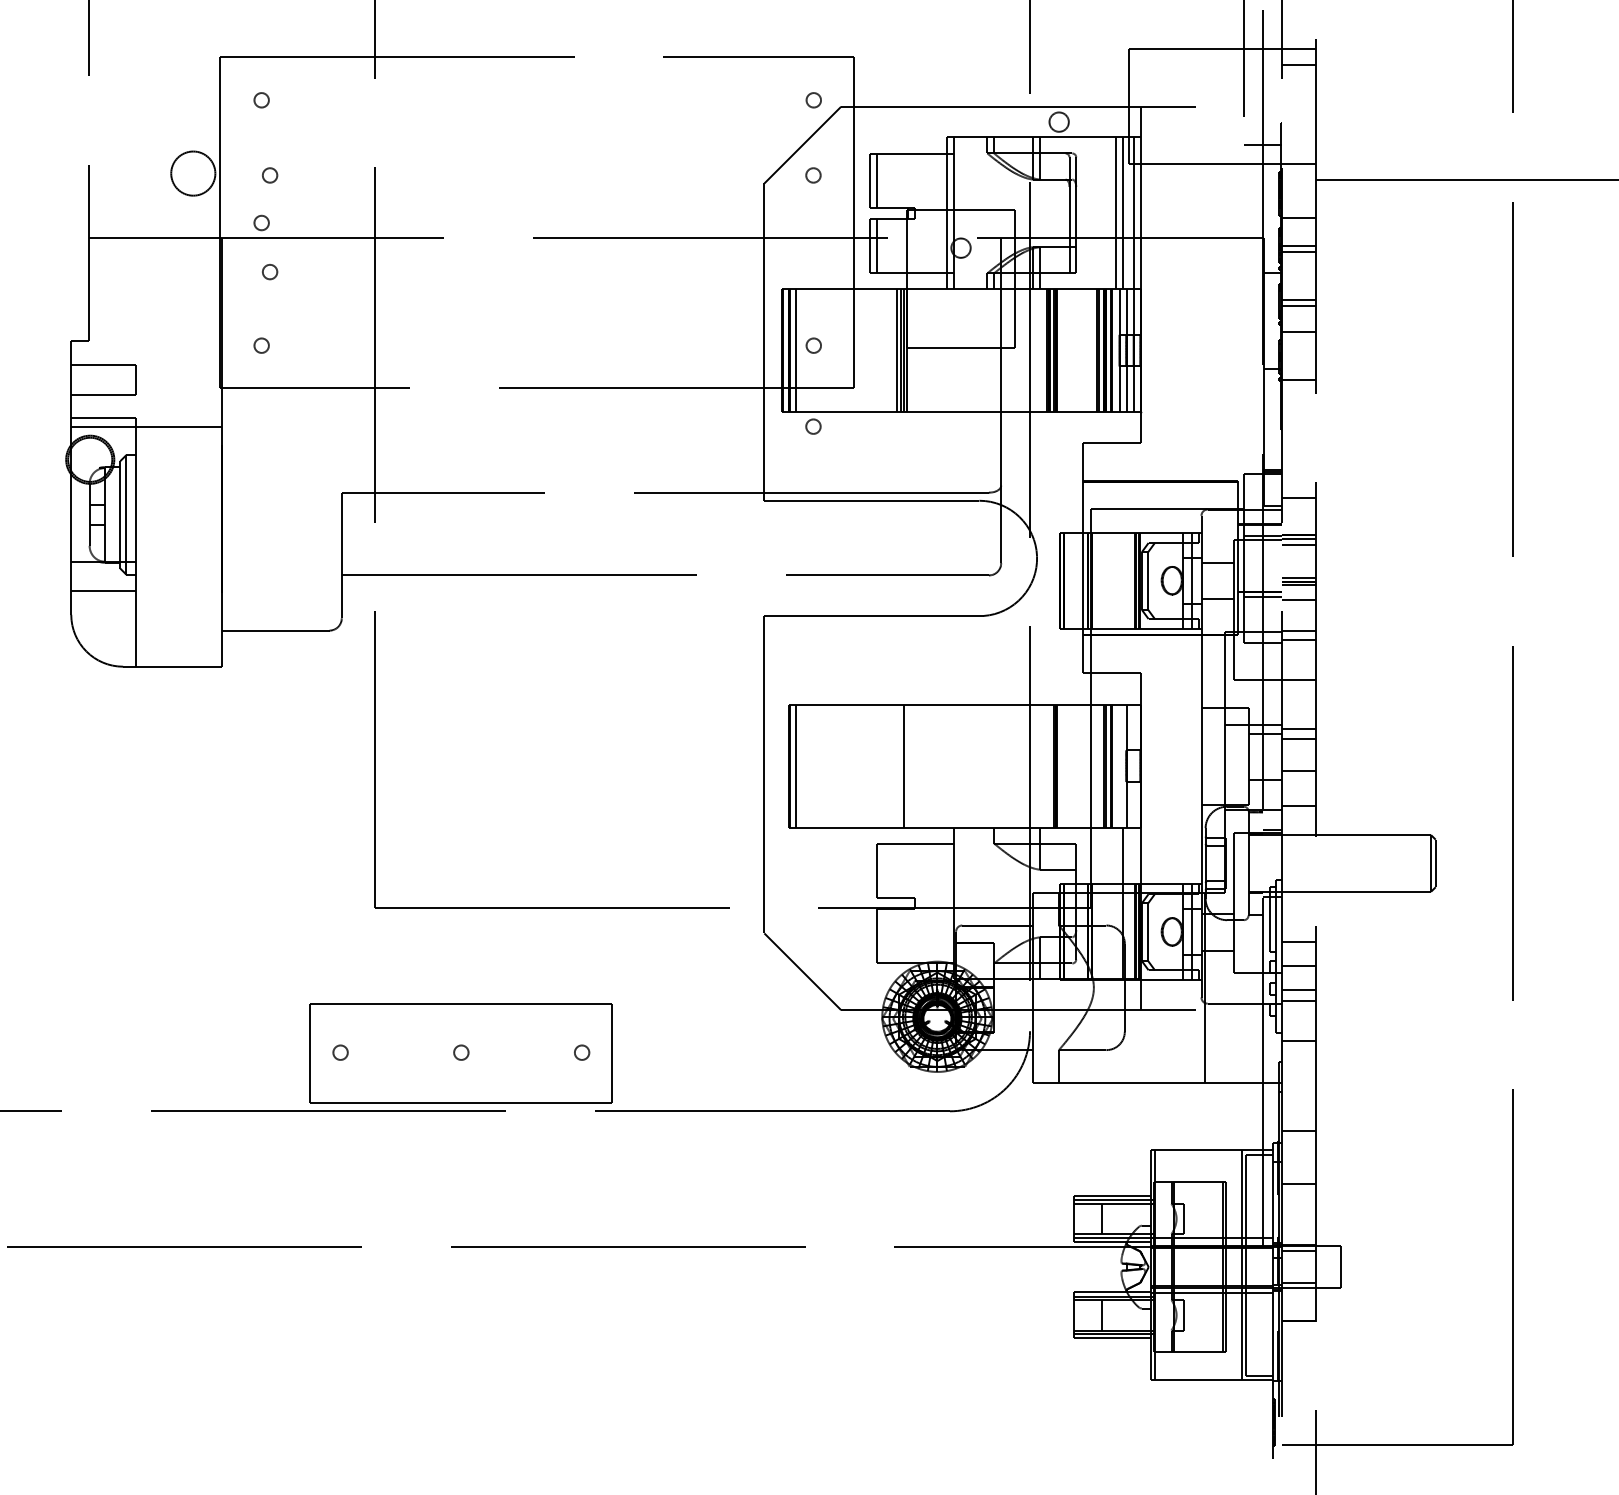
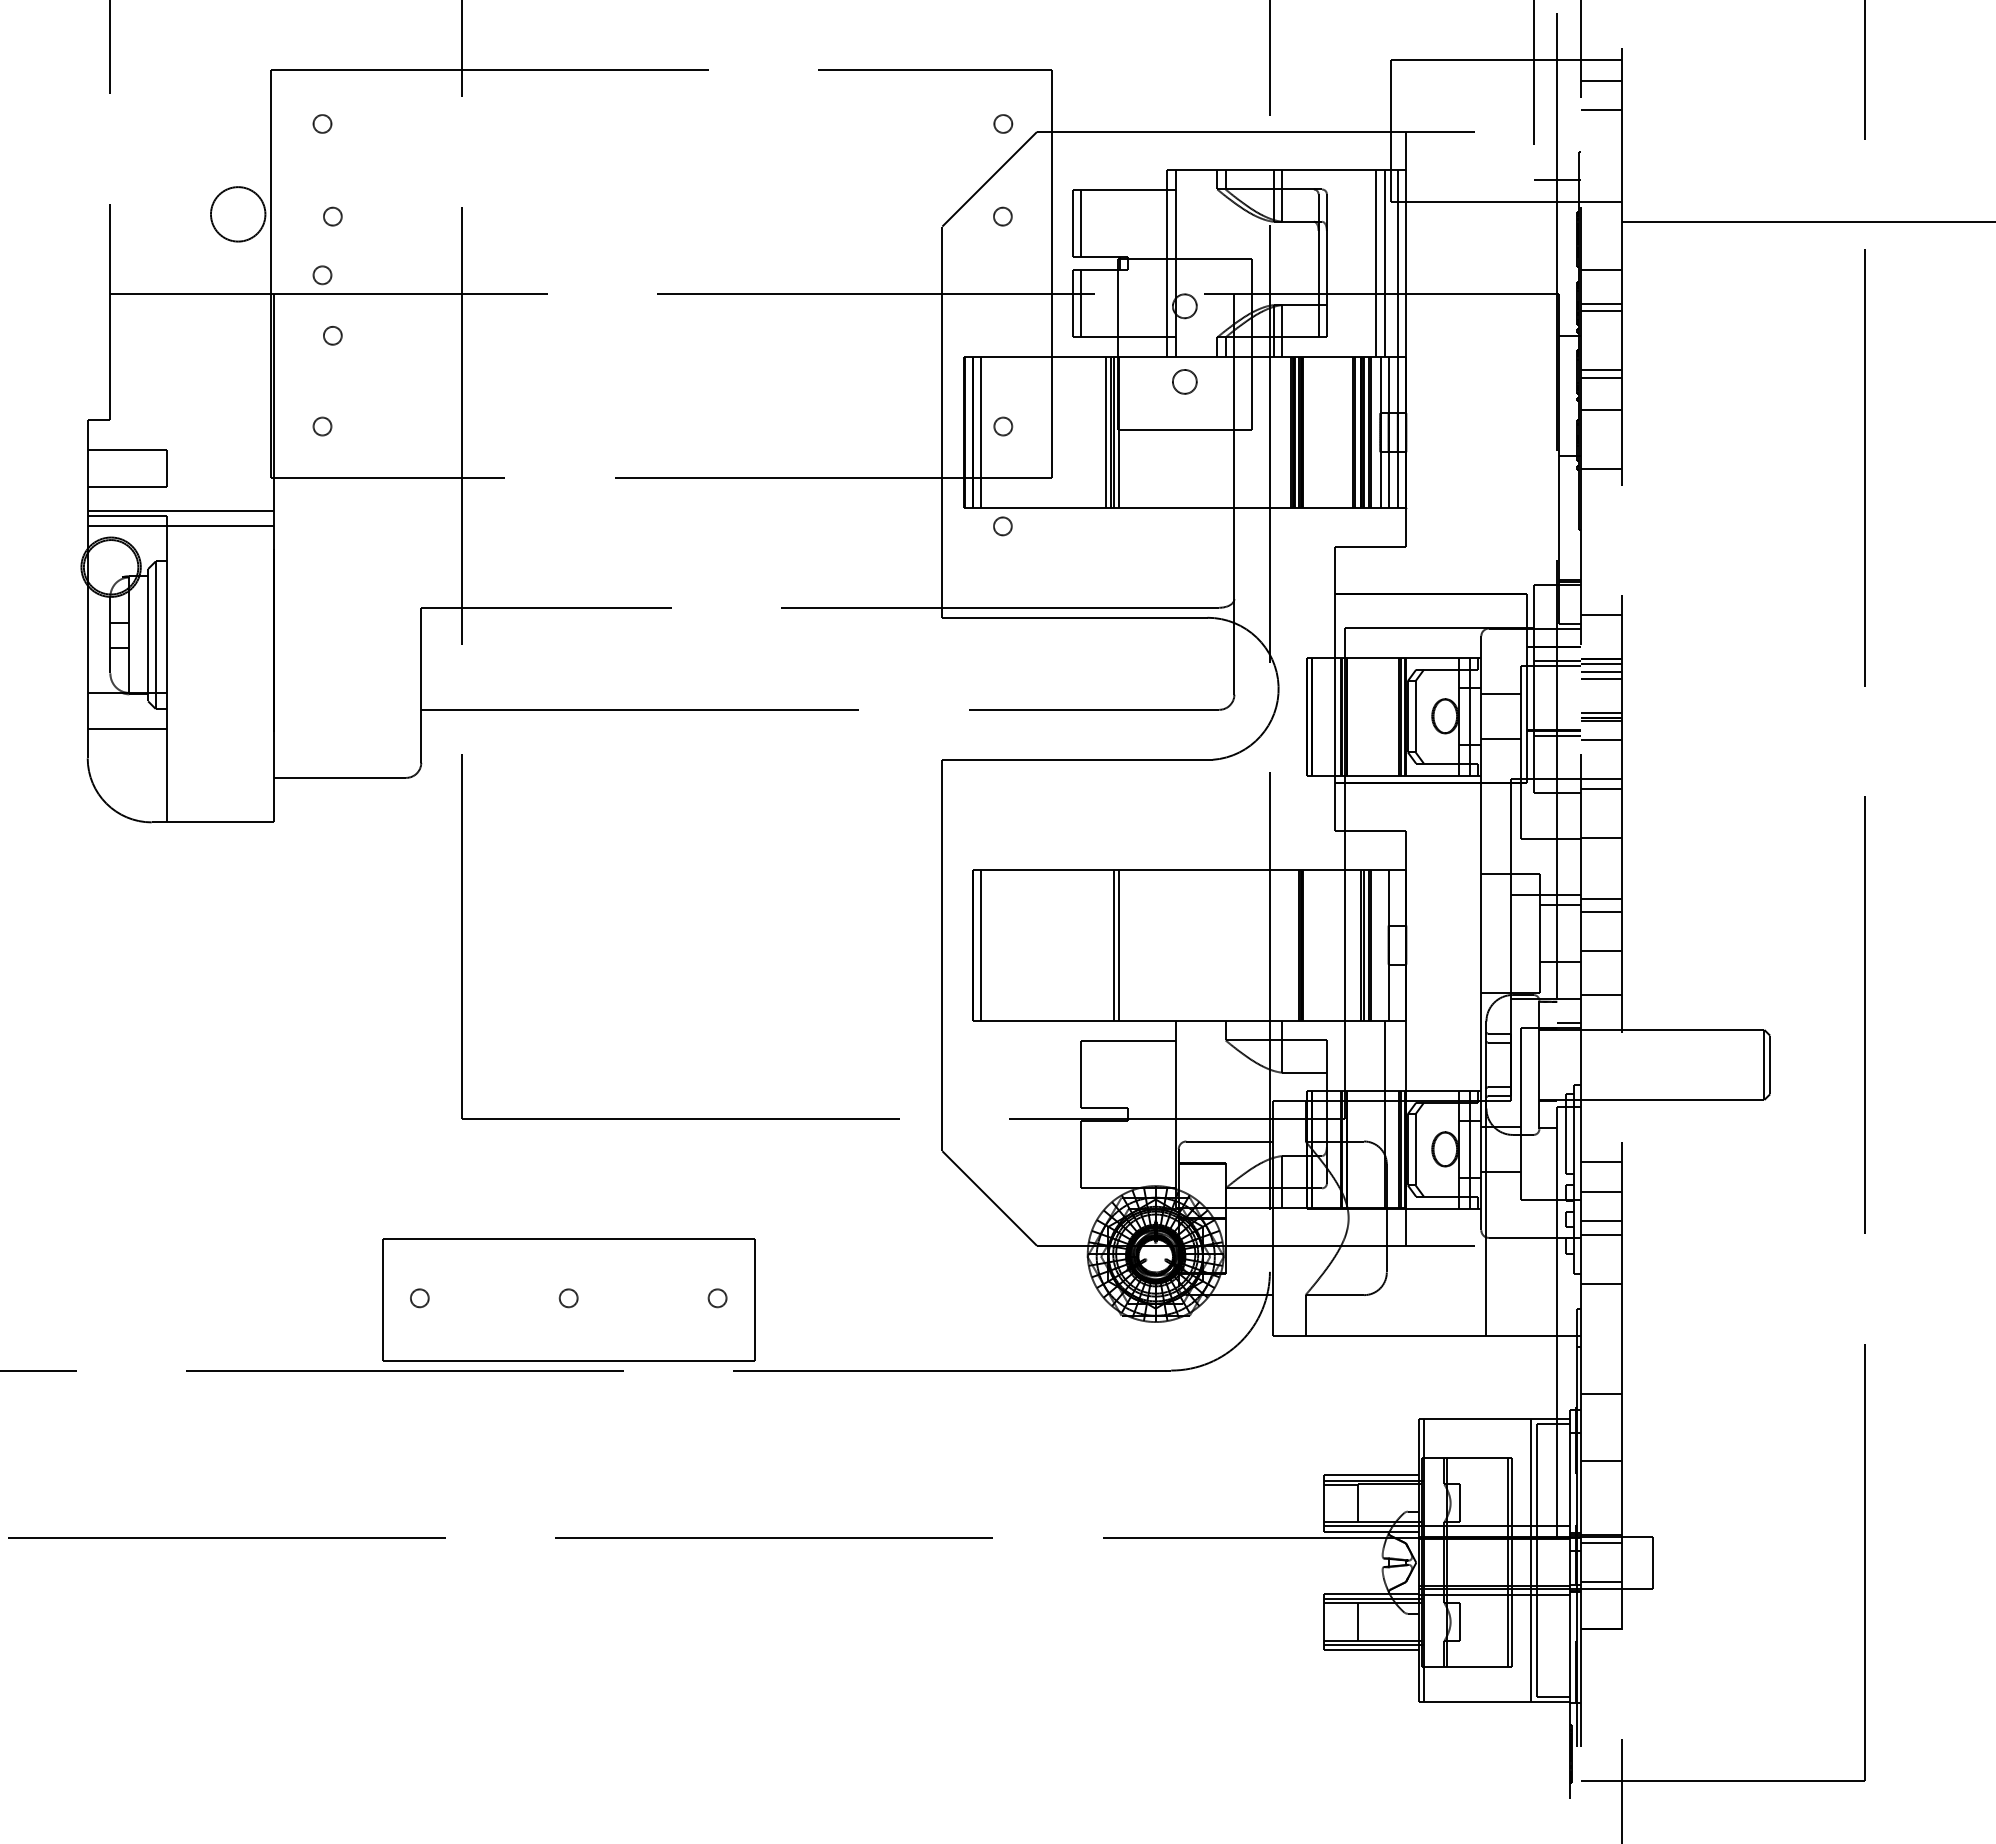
line: (1298, 88) -> (1601, 109), added
circle: (1058, 121) -> (1184, 381), moved
line: (146, 414) -> (180, 511), added
line: (1298, 550) -> (1601, 679), added
line: (907, 765) -> (1118, 944), added

